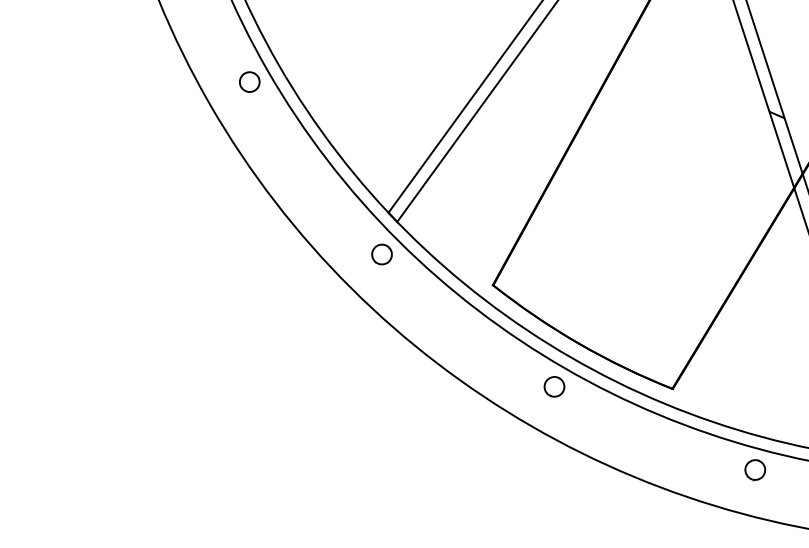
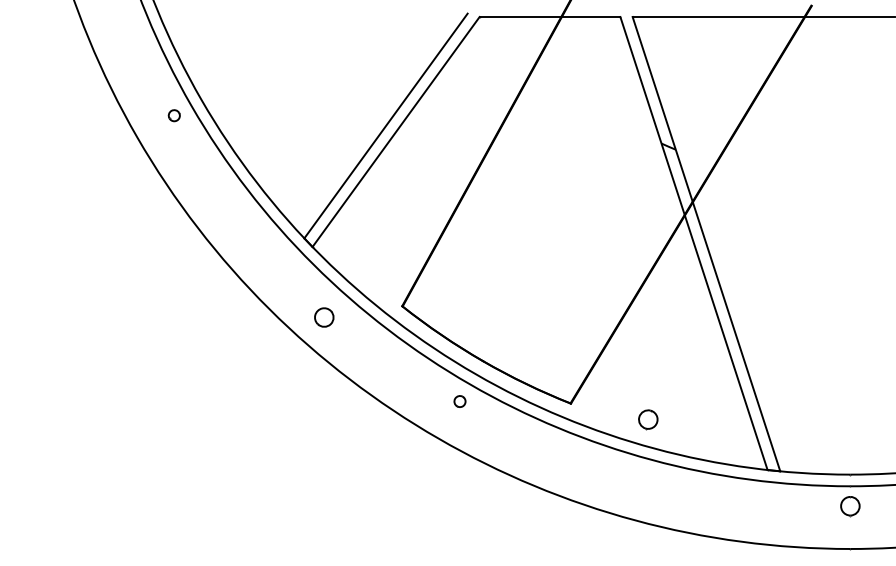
part: (250, 81) -> (174, 115), size x0.6
part: (382, 254) -> (324, 317), moved
part: (553, 386) -> (459, 401), size x0.6
part: (755, 469) -> (648, 419), moved

